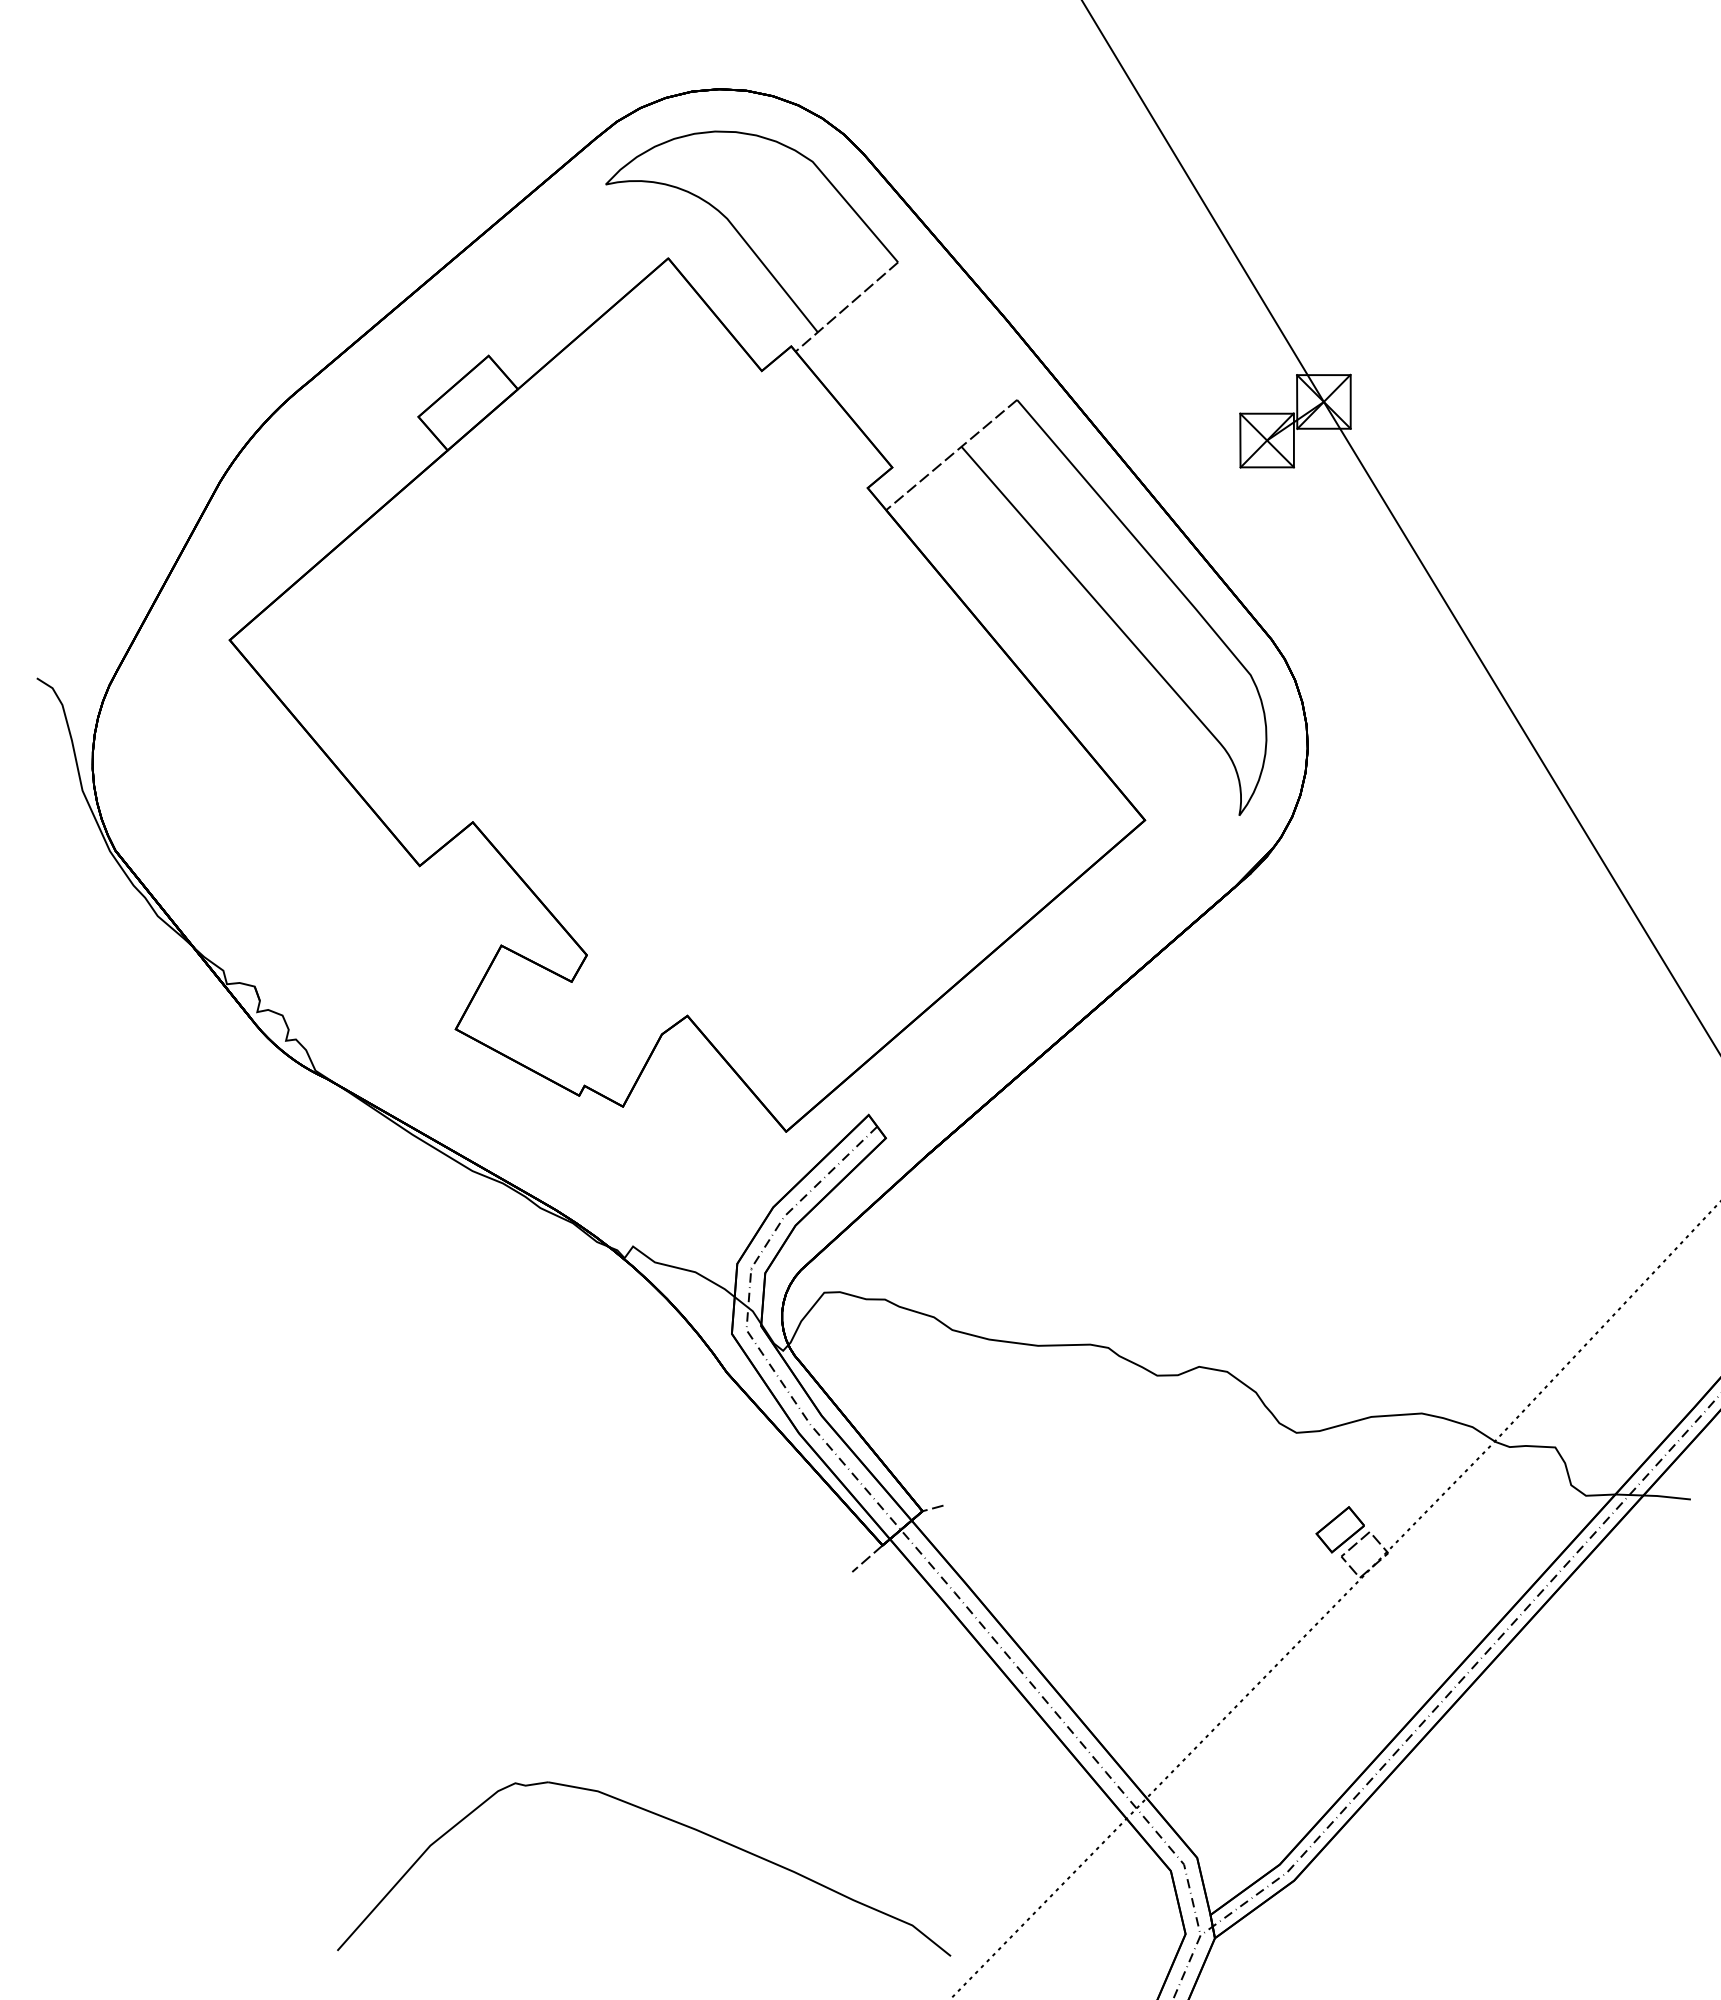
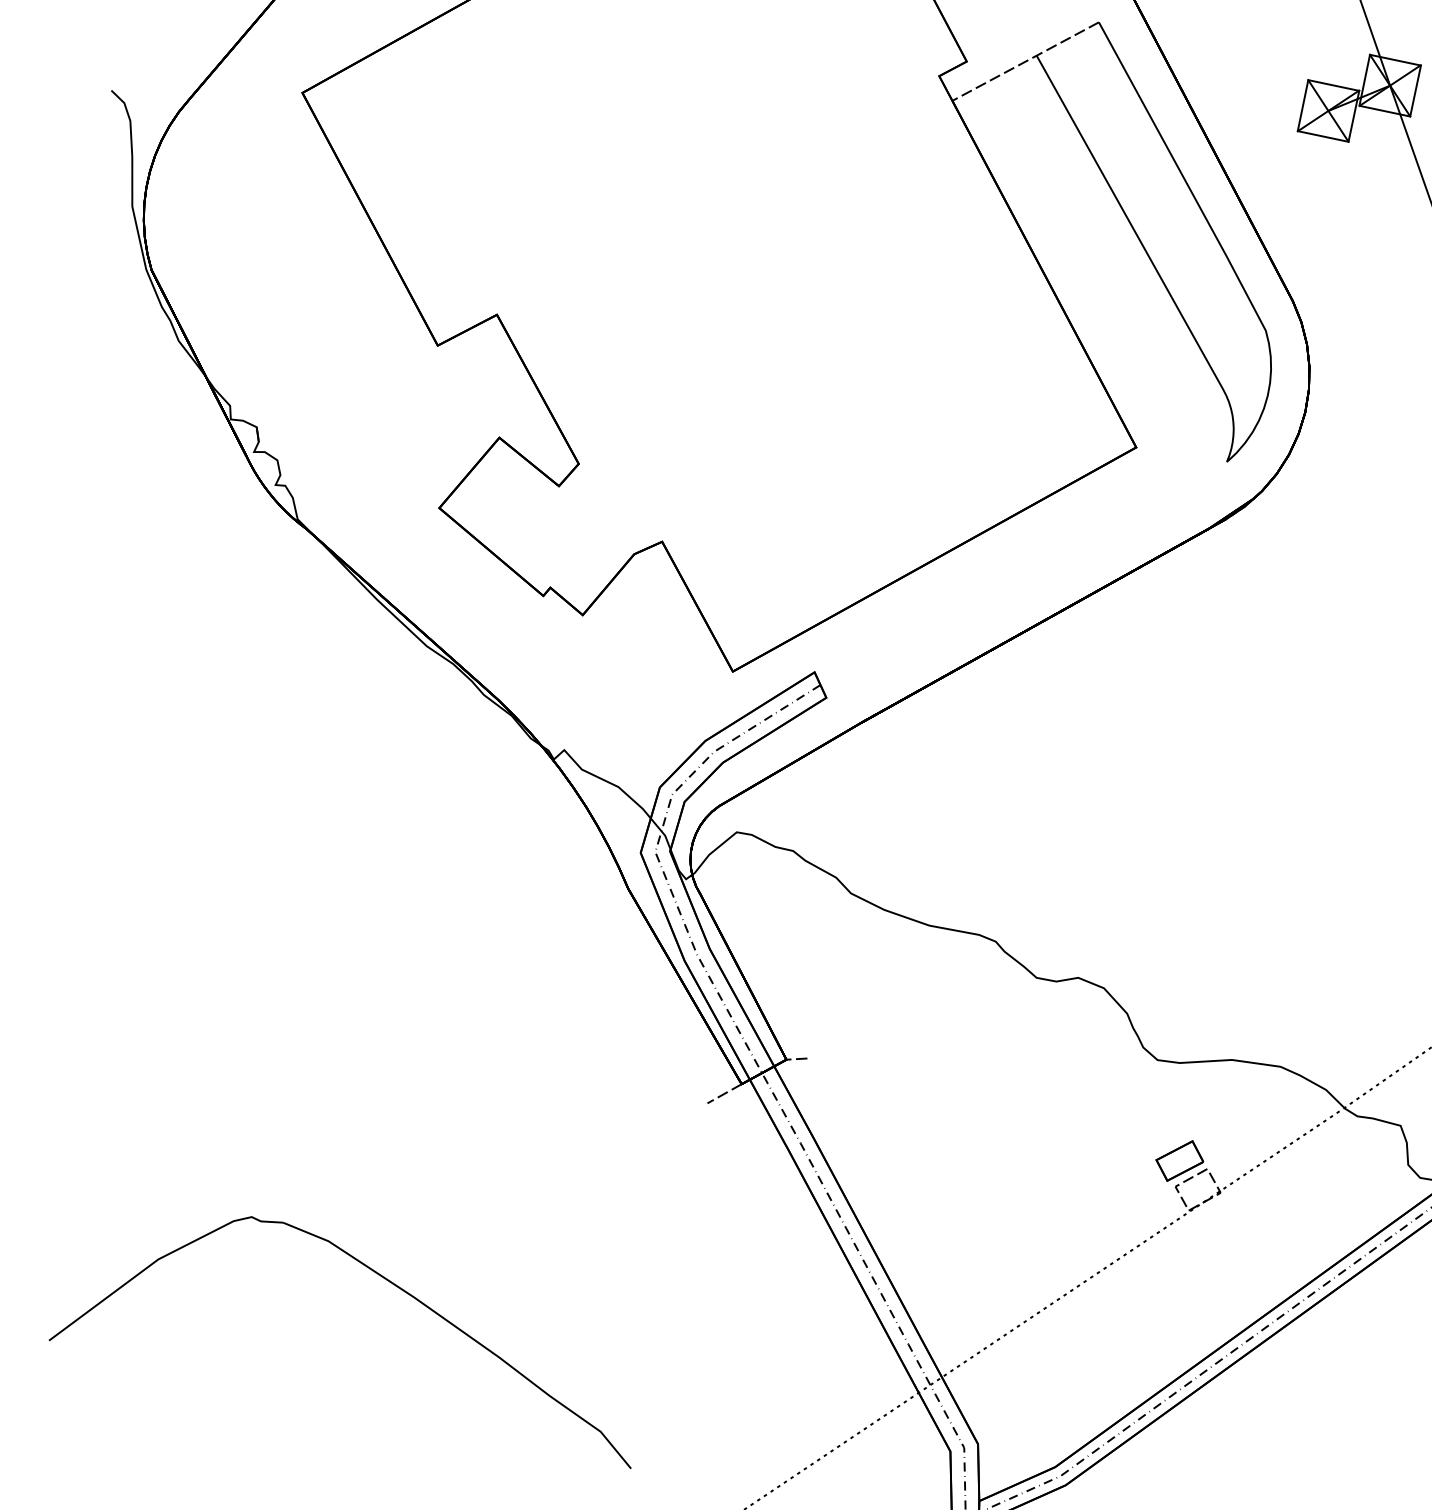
part: (666, 1819) -> (388, 1281), moved

